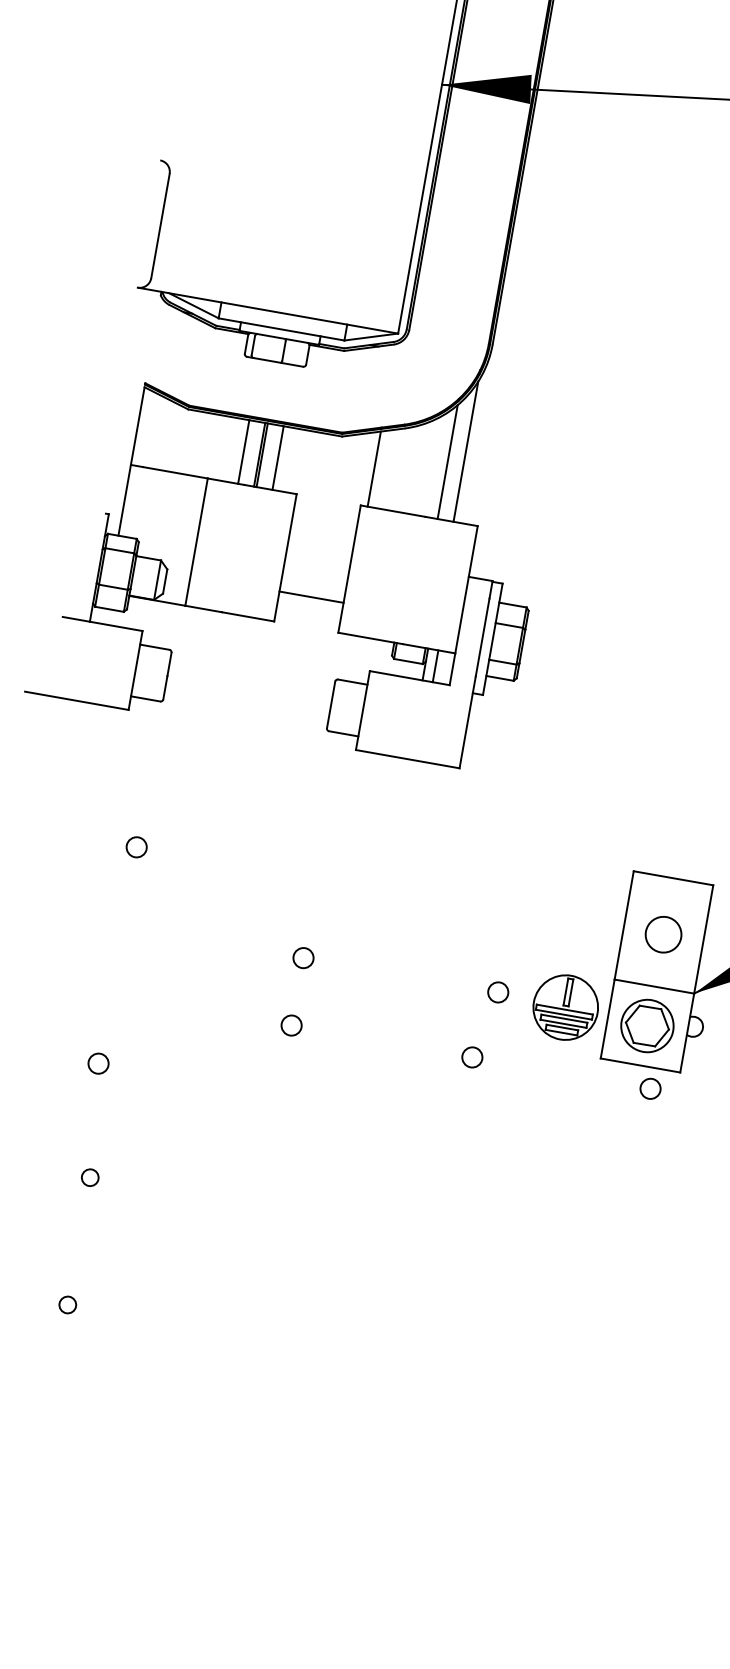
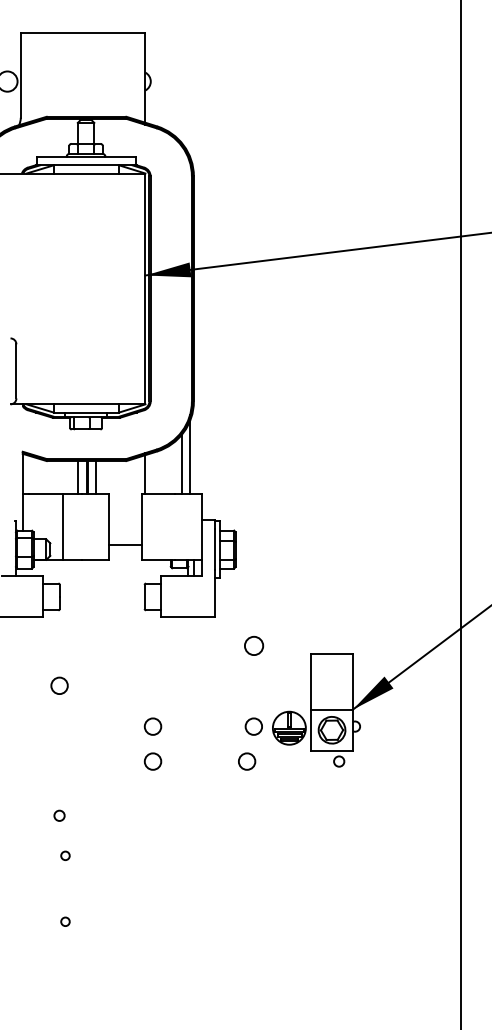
circle: (136, 846) -> (59, 685), size x1.6
circle: (664, 933) -> (254, 645), moved
circle: (304, 957) -> (153, 726), size x1.6
circle: (499, 992) -> (254, 726), size x1.6
circle: (292, 1025) -> (153, 761), size x1.6
circle: (471, 1057) -> (246, 761), size x1.6
circle: (98, 1063) -> (59, 815), moved

